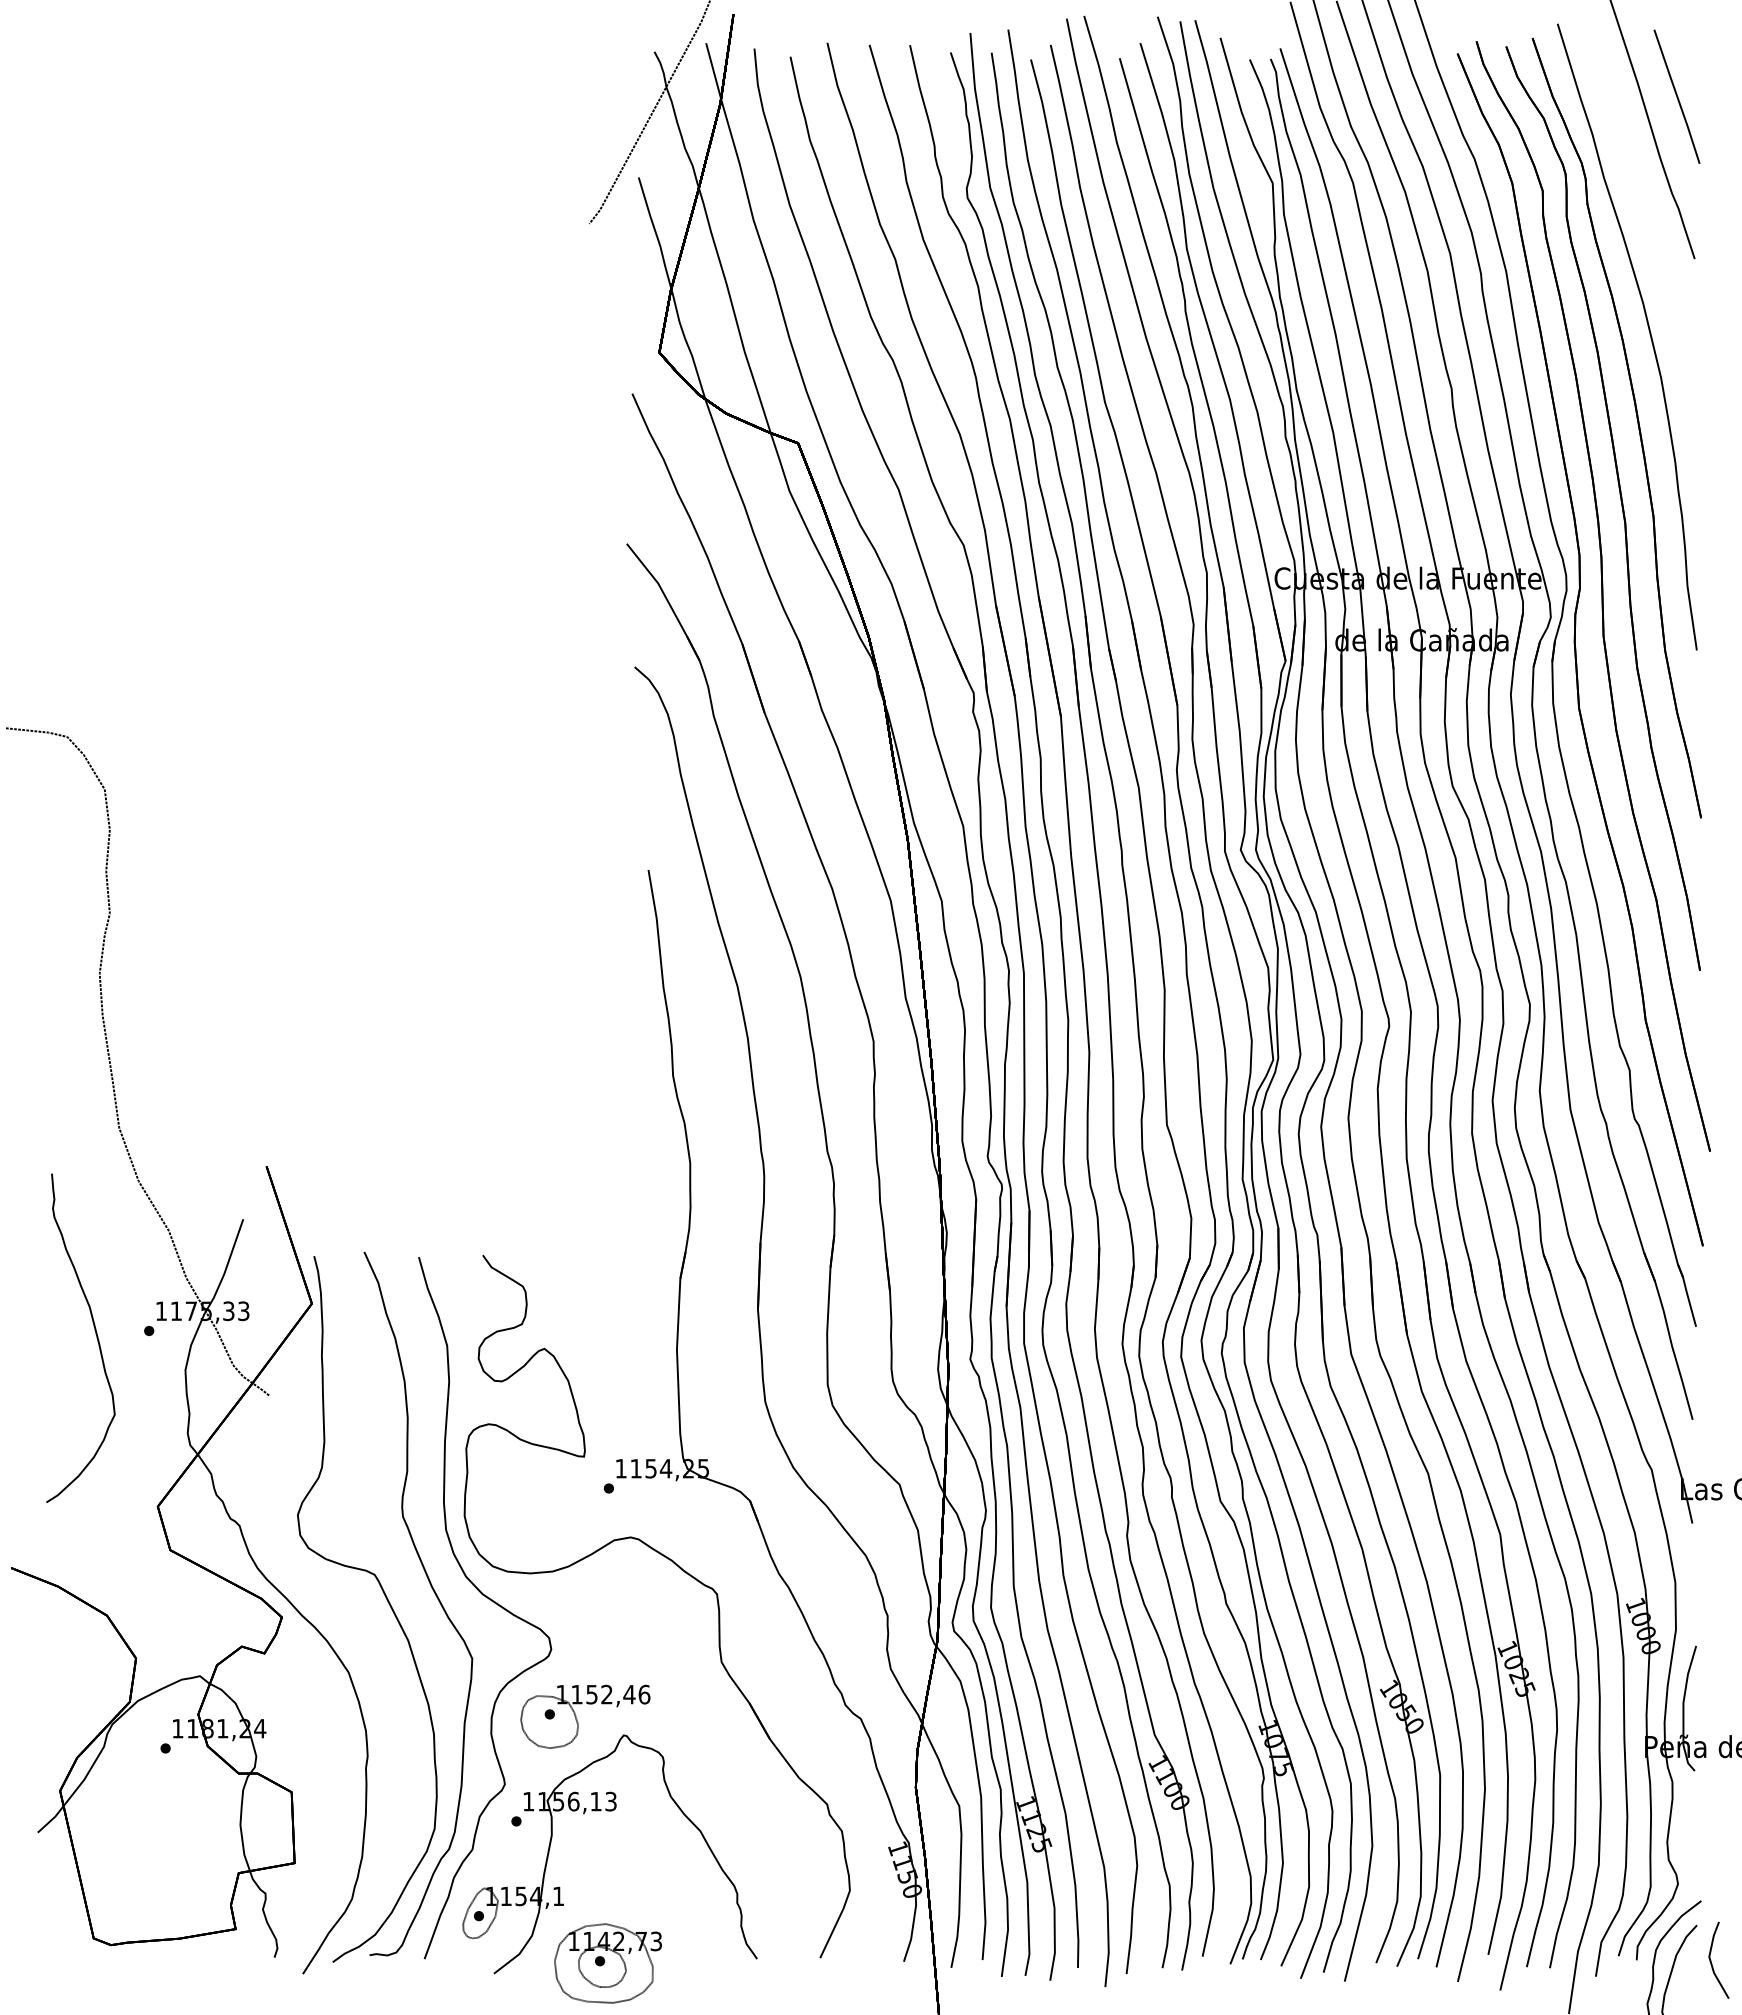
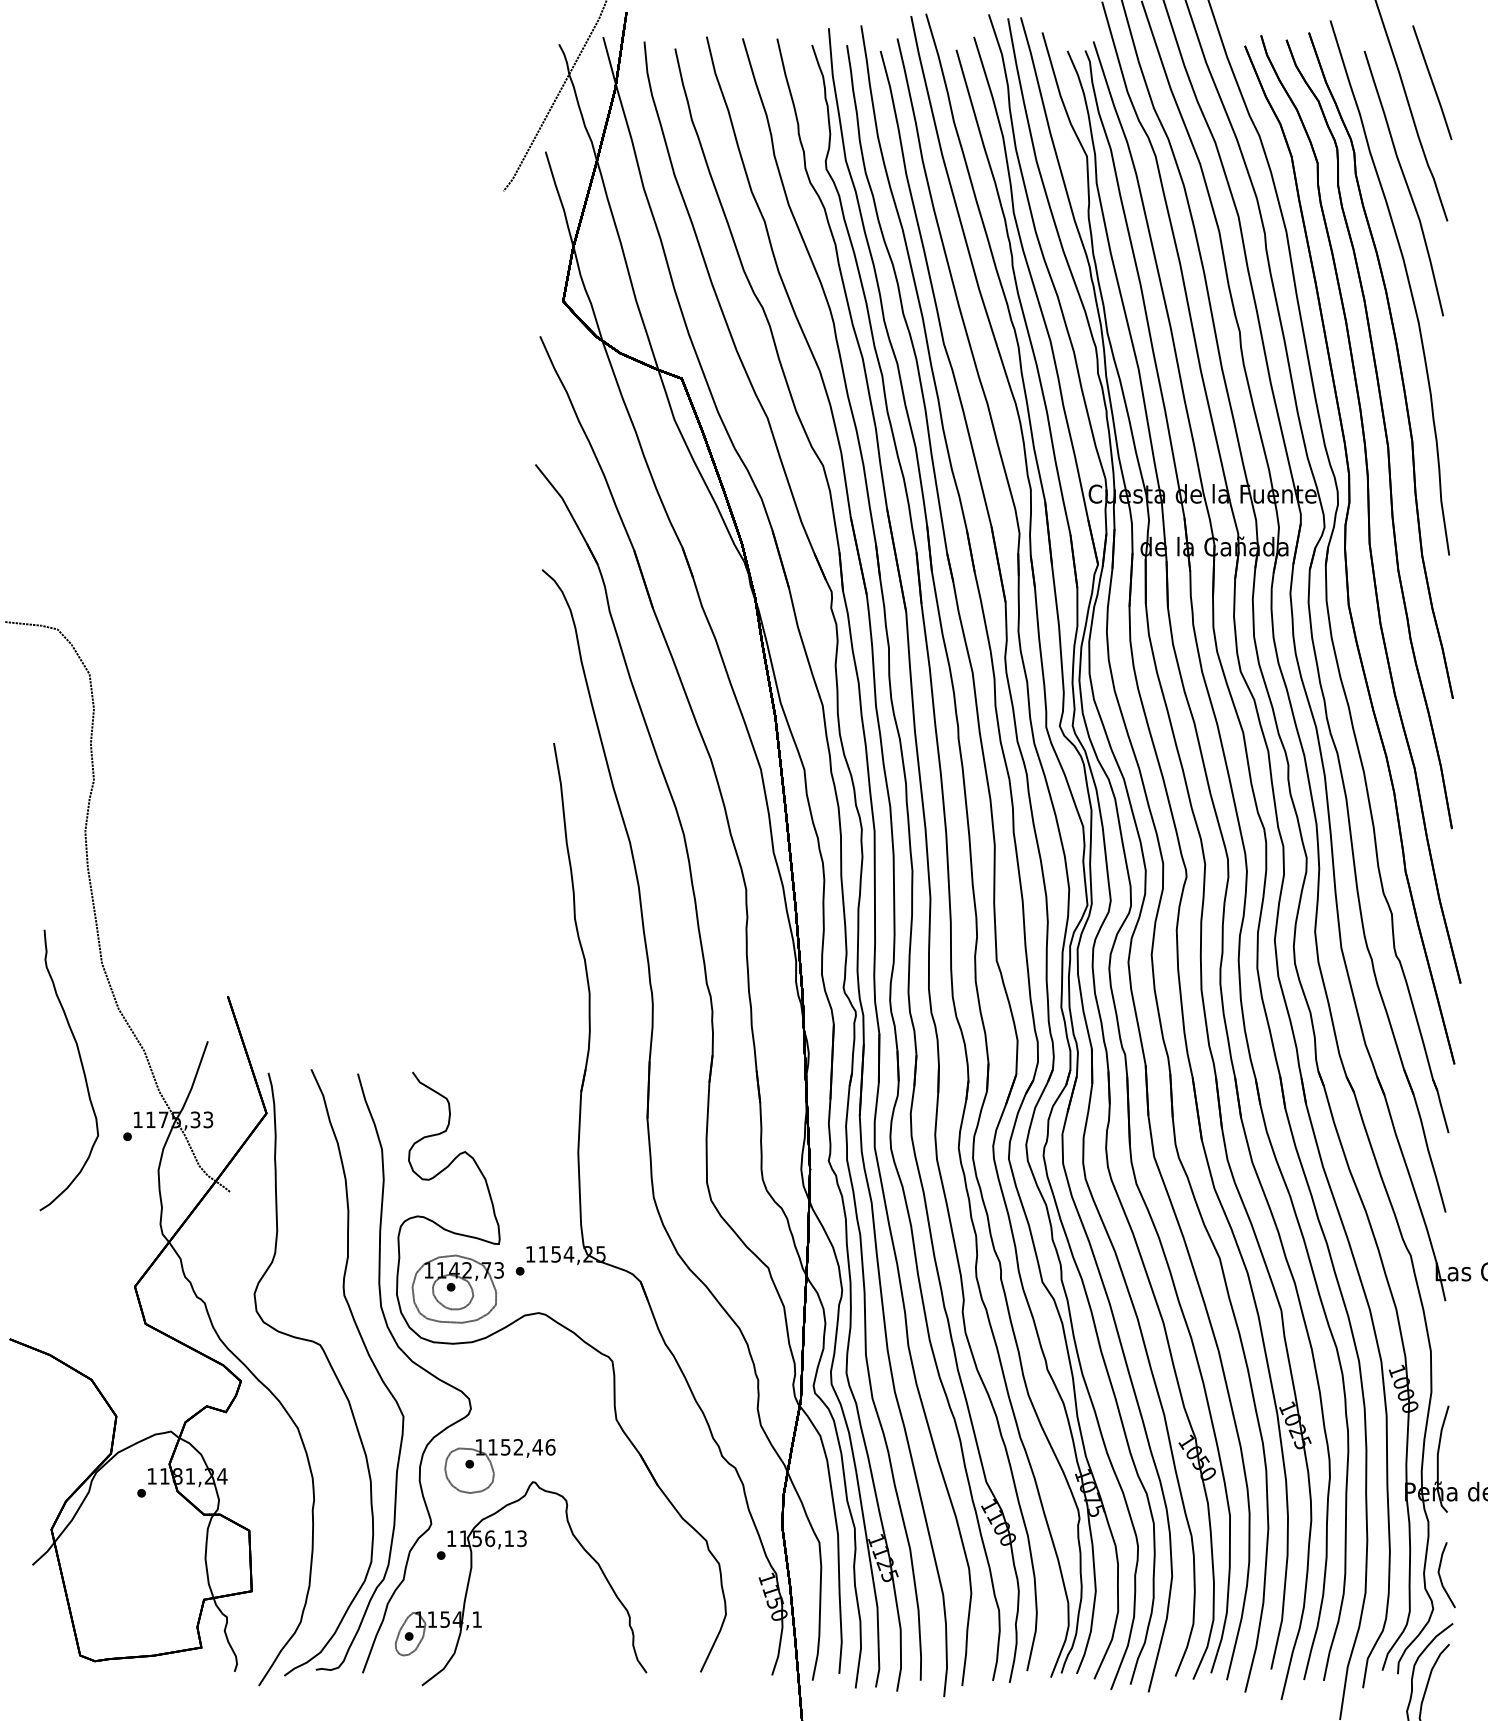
part: (1643, 214) -> (1403, 183), added
curve: (95, 1334) -> (81, 1067), moved
line: (1711, 1960) -> (1440, 1575), moved
part: (607, 1963) -> (457, 1289), moved

